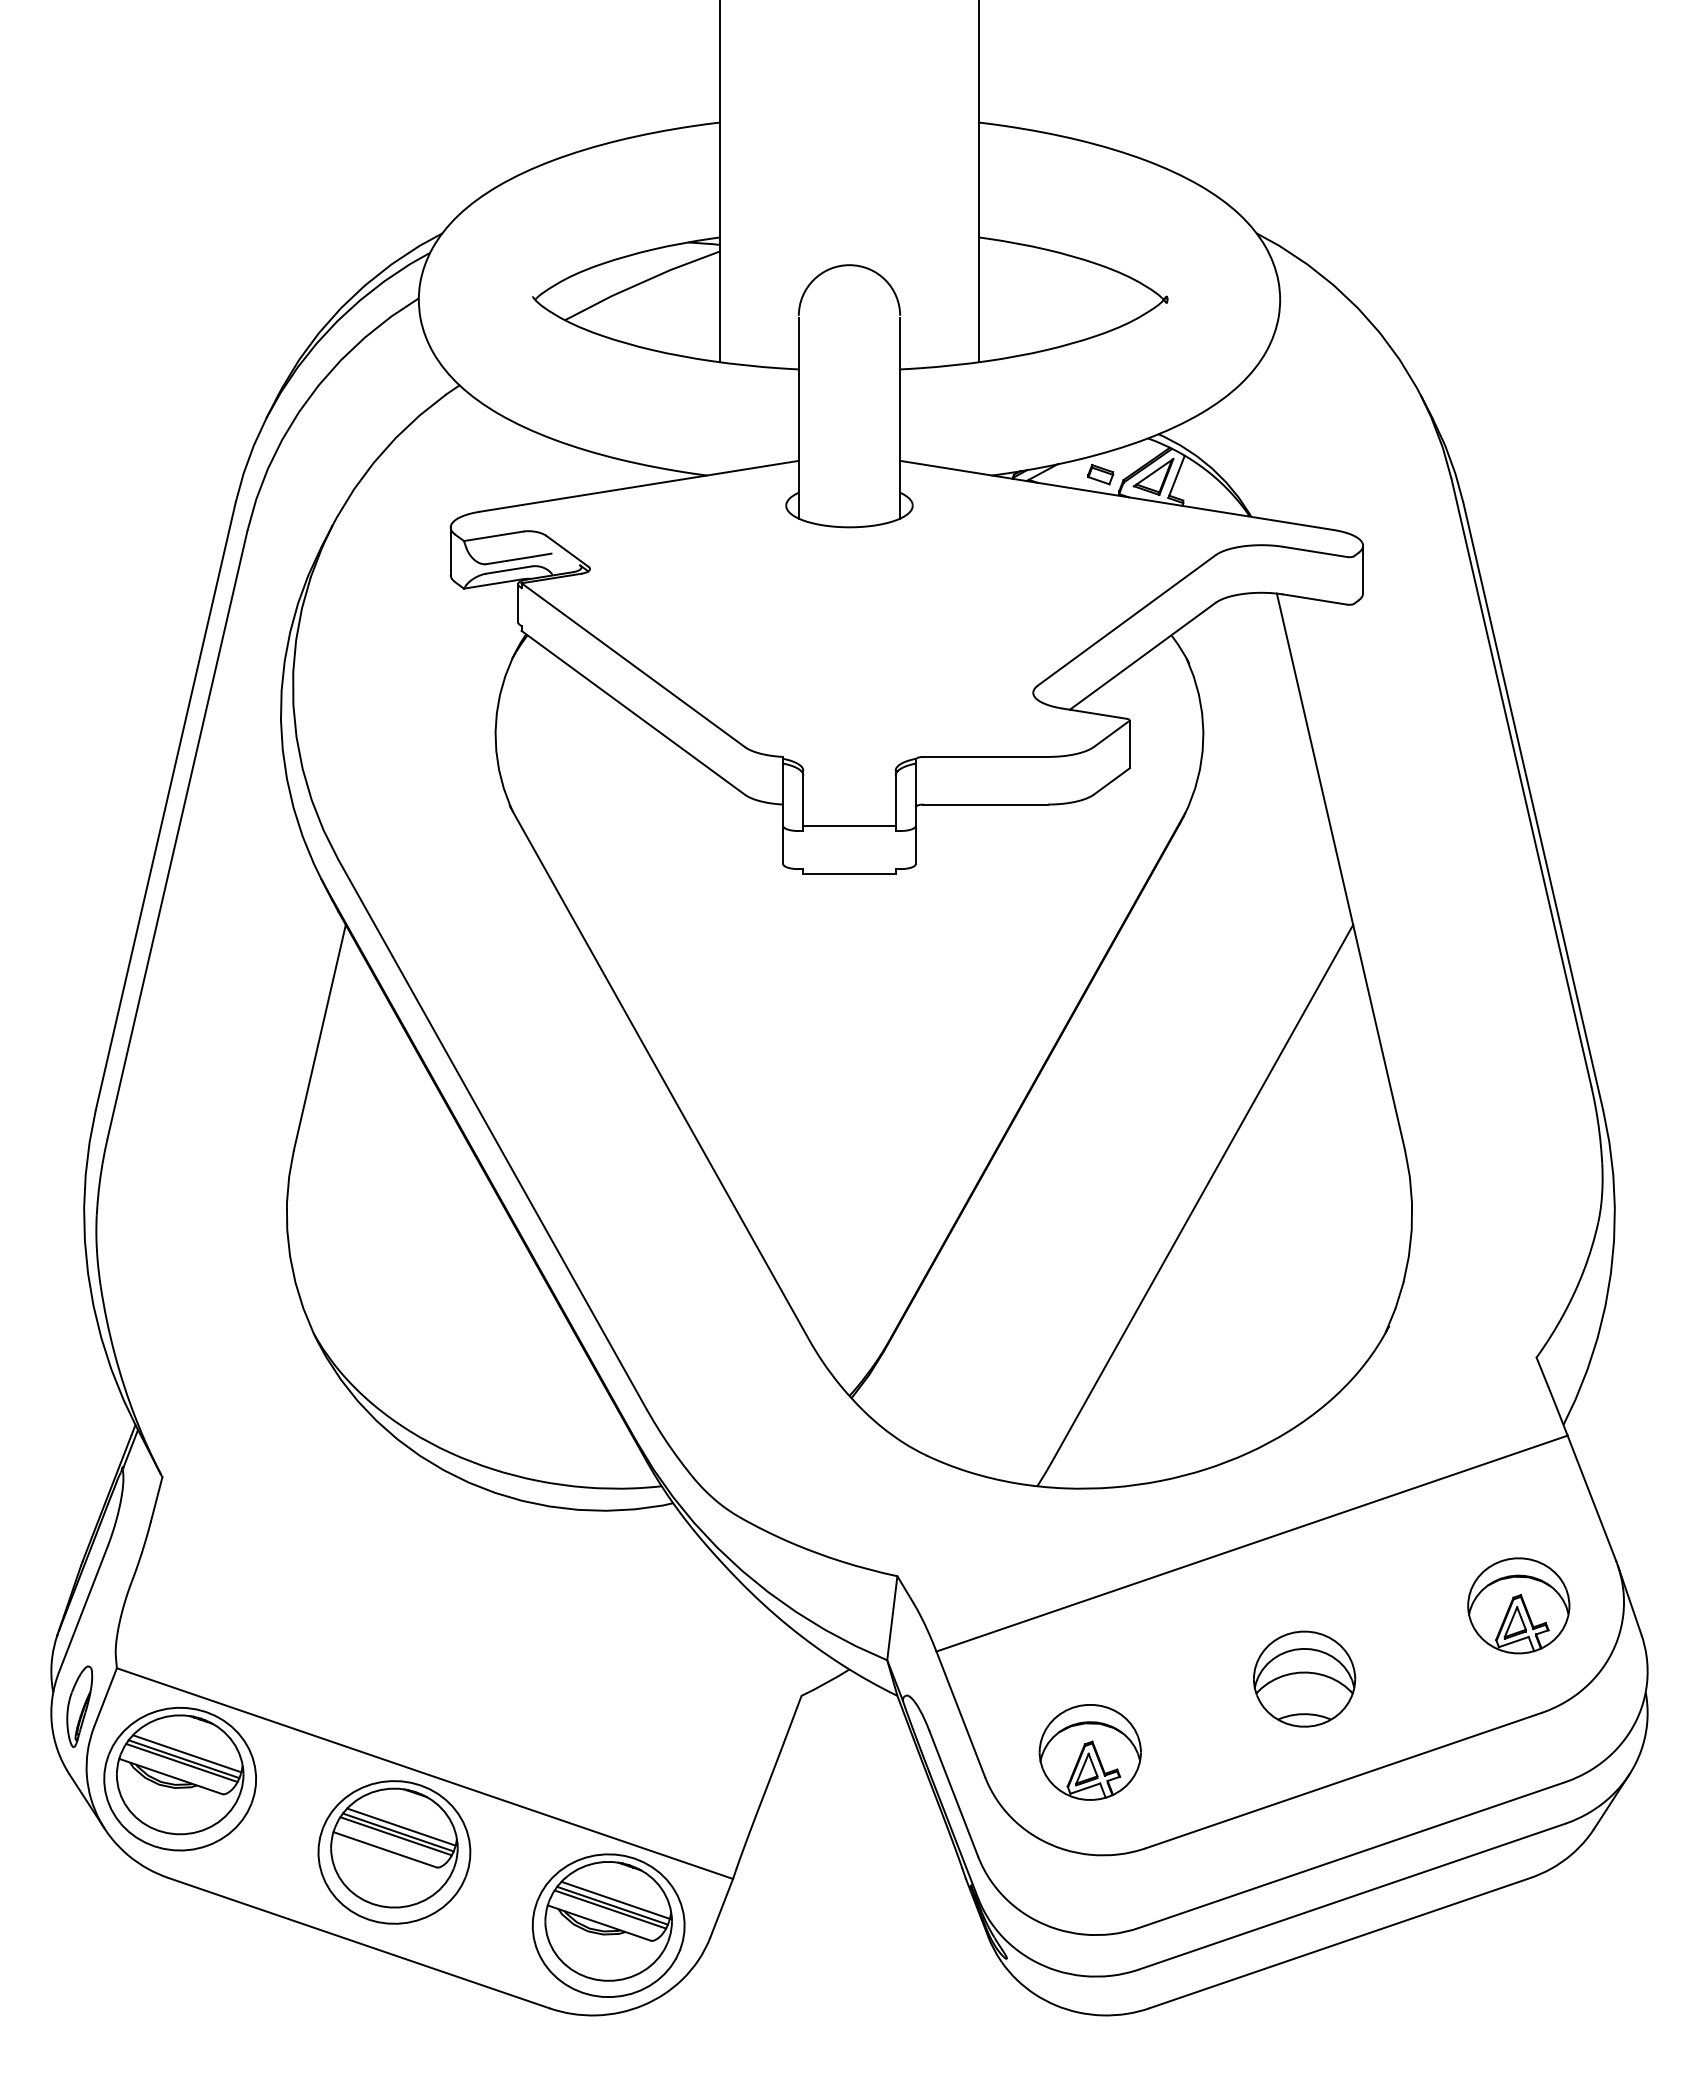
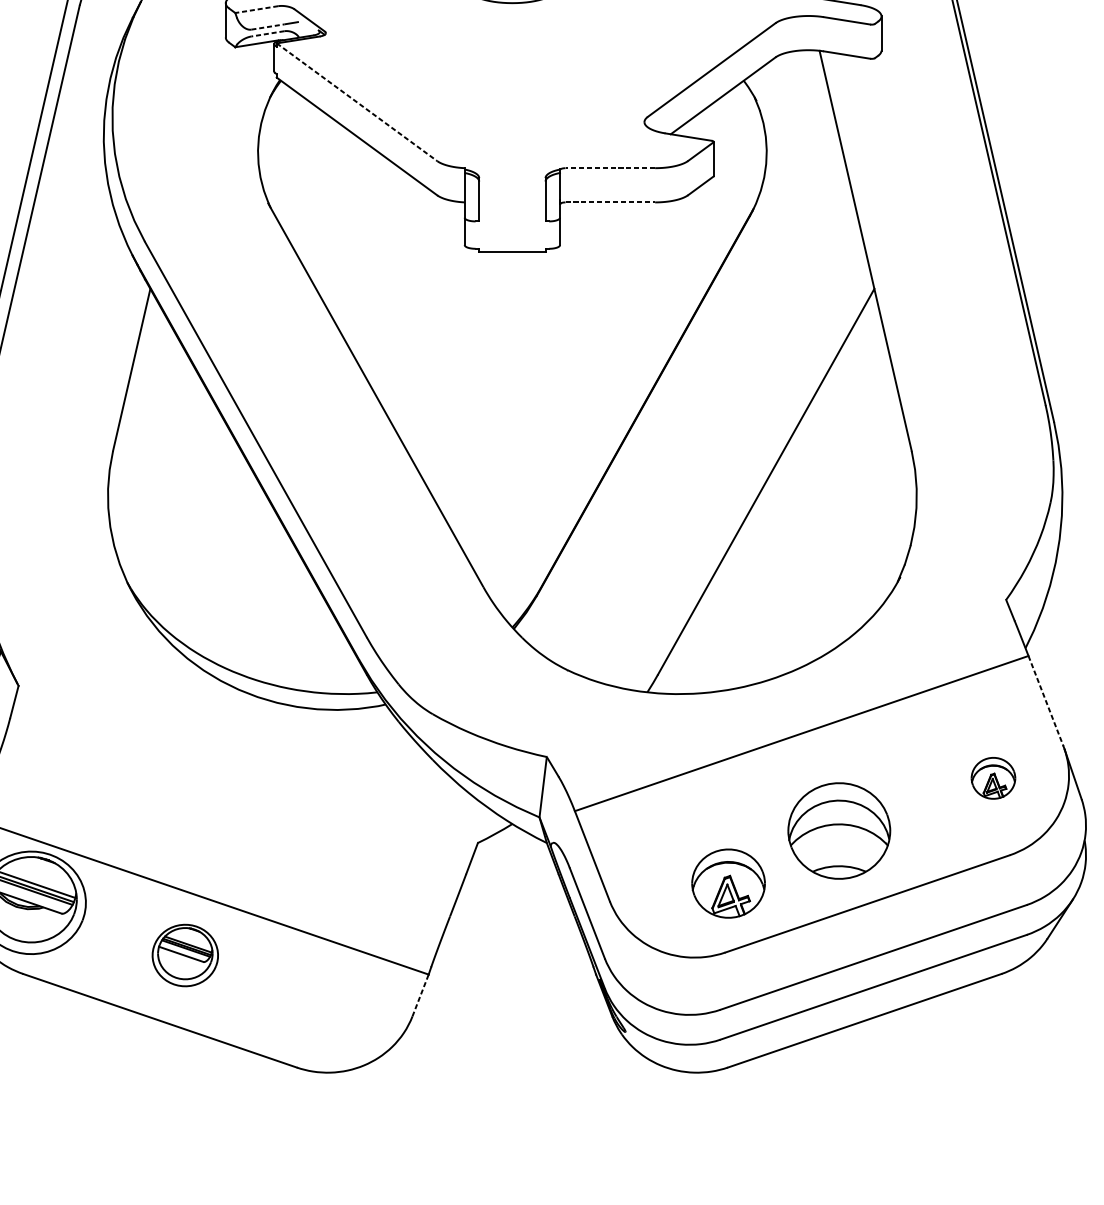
line: (493, 536) -> (256, 9), solid -> dashed
line: (509, 560) -> (268, 27), solid -> dashed
line: (508, 570) -> (267, 34), solid -> dashed
line: (633, 665) -> (357, 102), solid -> dashed
line: (985, 756) -> (610, 167), solid -> dashed
line: (986, 804) -> (610, 202), solid -> dashed
line: (849, 826) -> (512, 218), removed
line: (1592, 1498) -> (1046, 701), solid -> dashed
part: (1518, 1605) -> (993, 778), size x0.6
part: (1304, 1678) -> (839, 830), size x1.4
part: (1089, 1752) -> (728, 883), moved
part: (394, 1852) -> (185, 955), size x0.6
line: (721, 1907) -> (420, 995), solid -> dashed
part: (608, 1925) -> (339, 1008), removed

